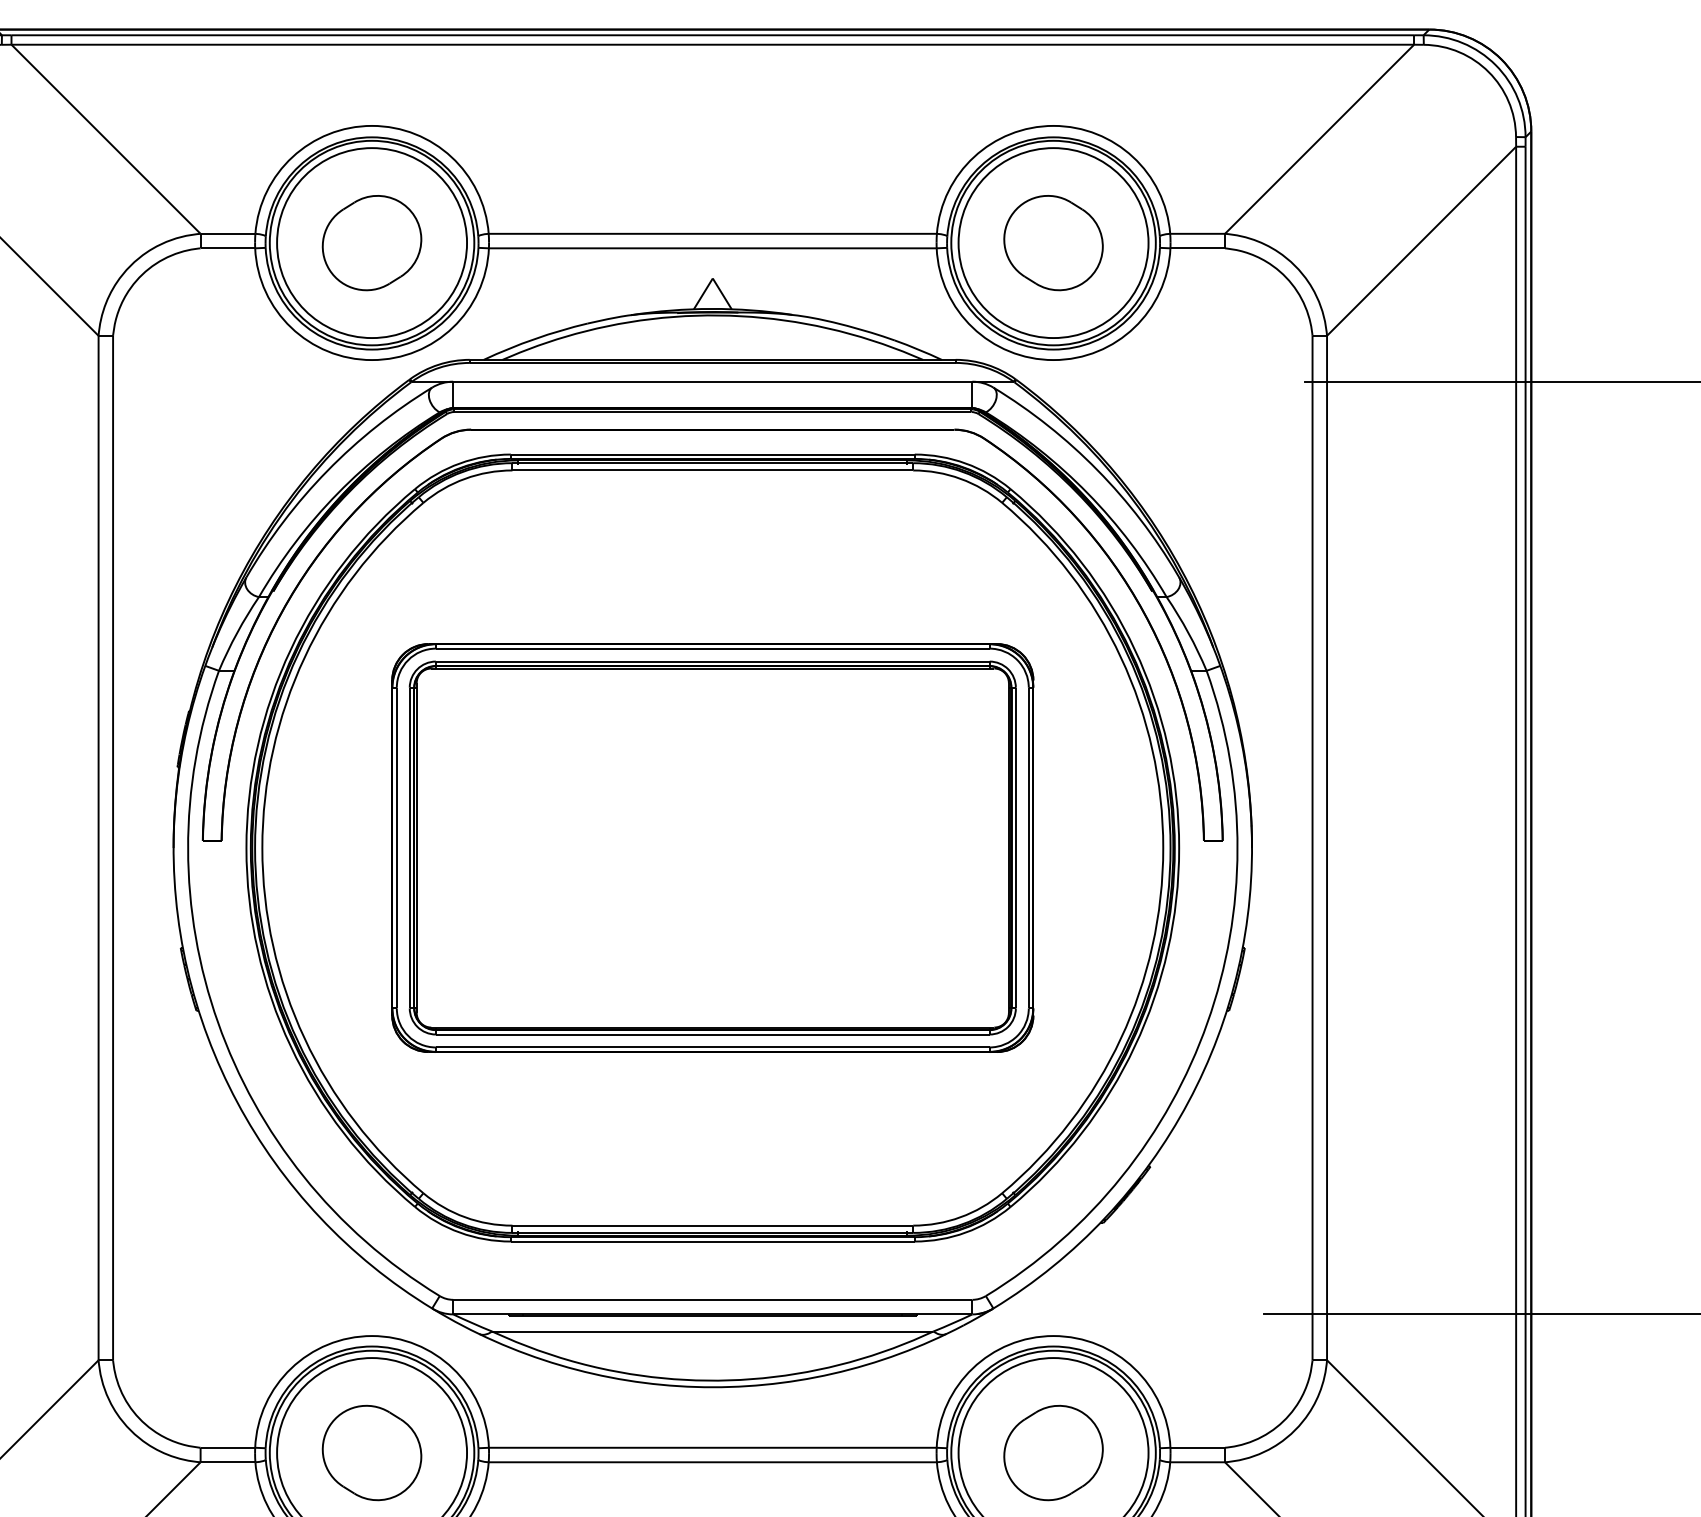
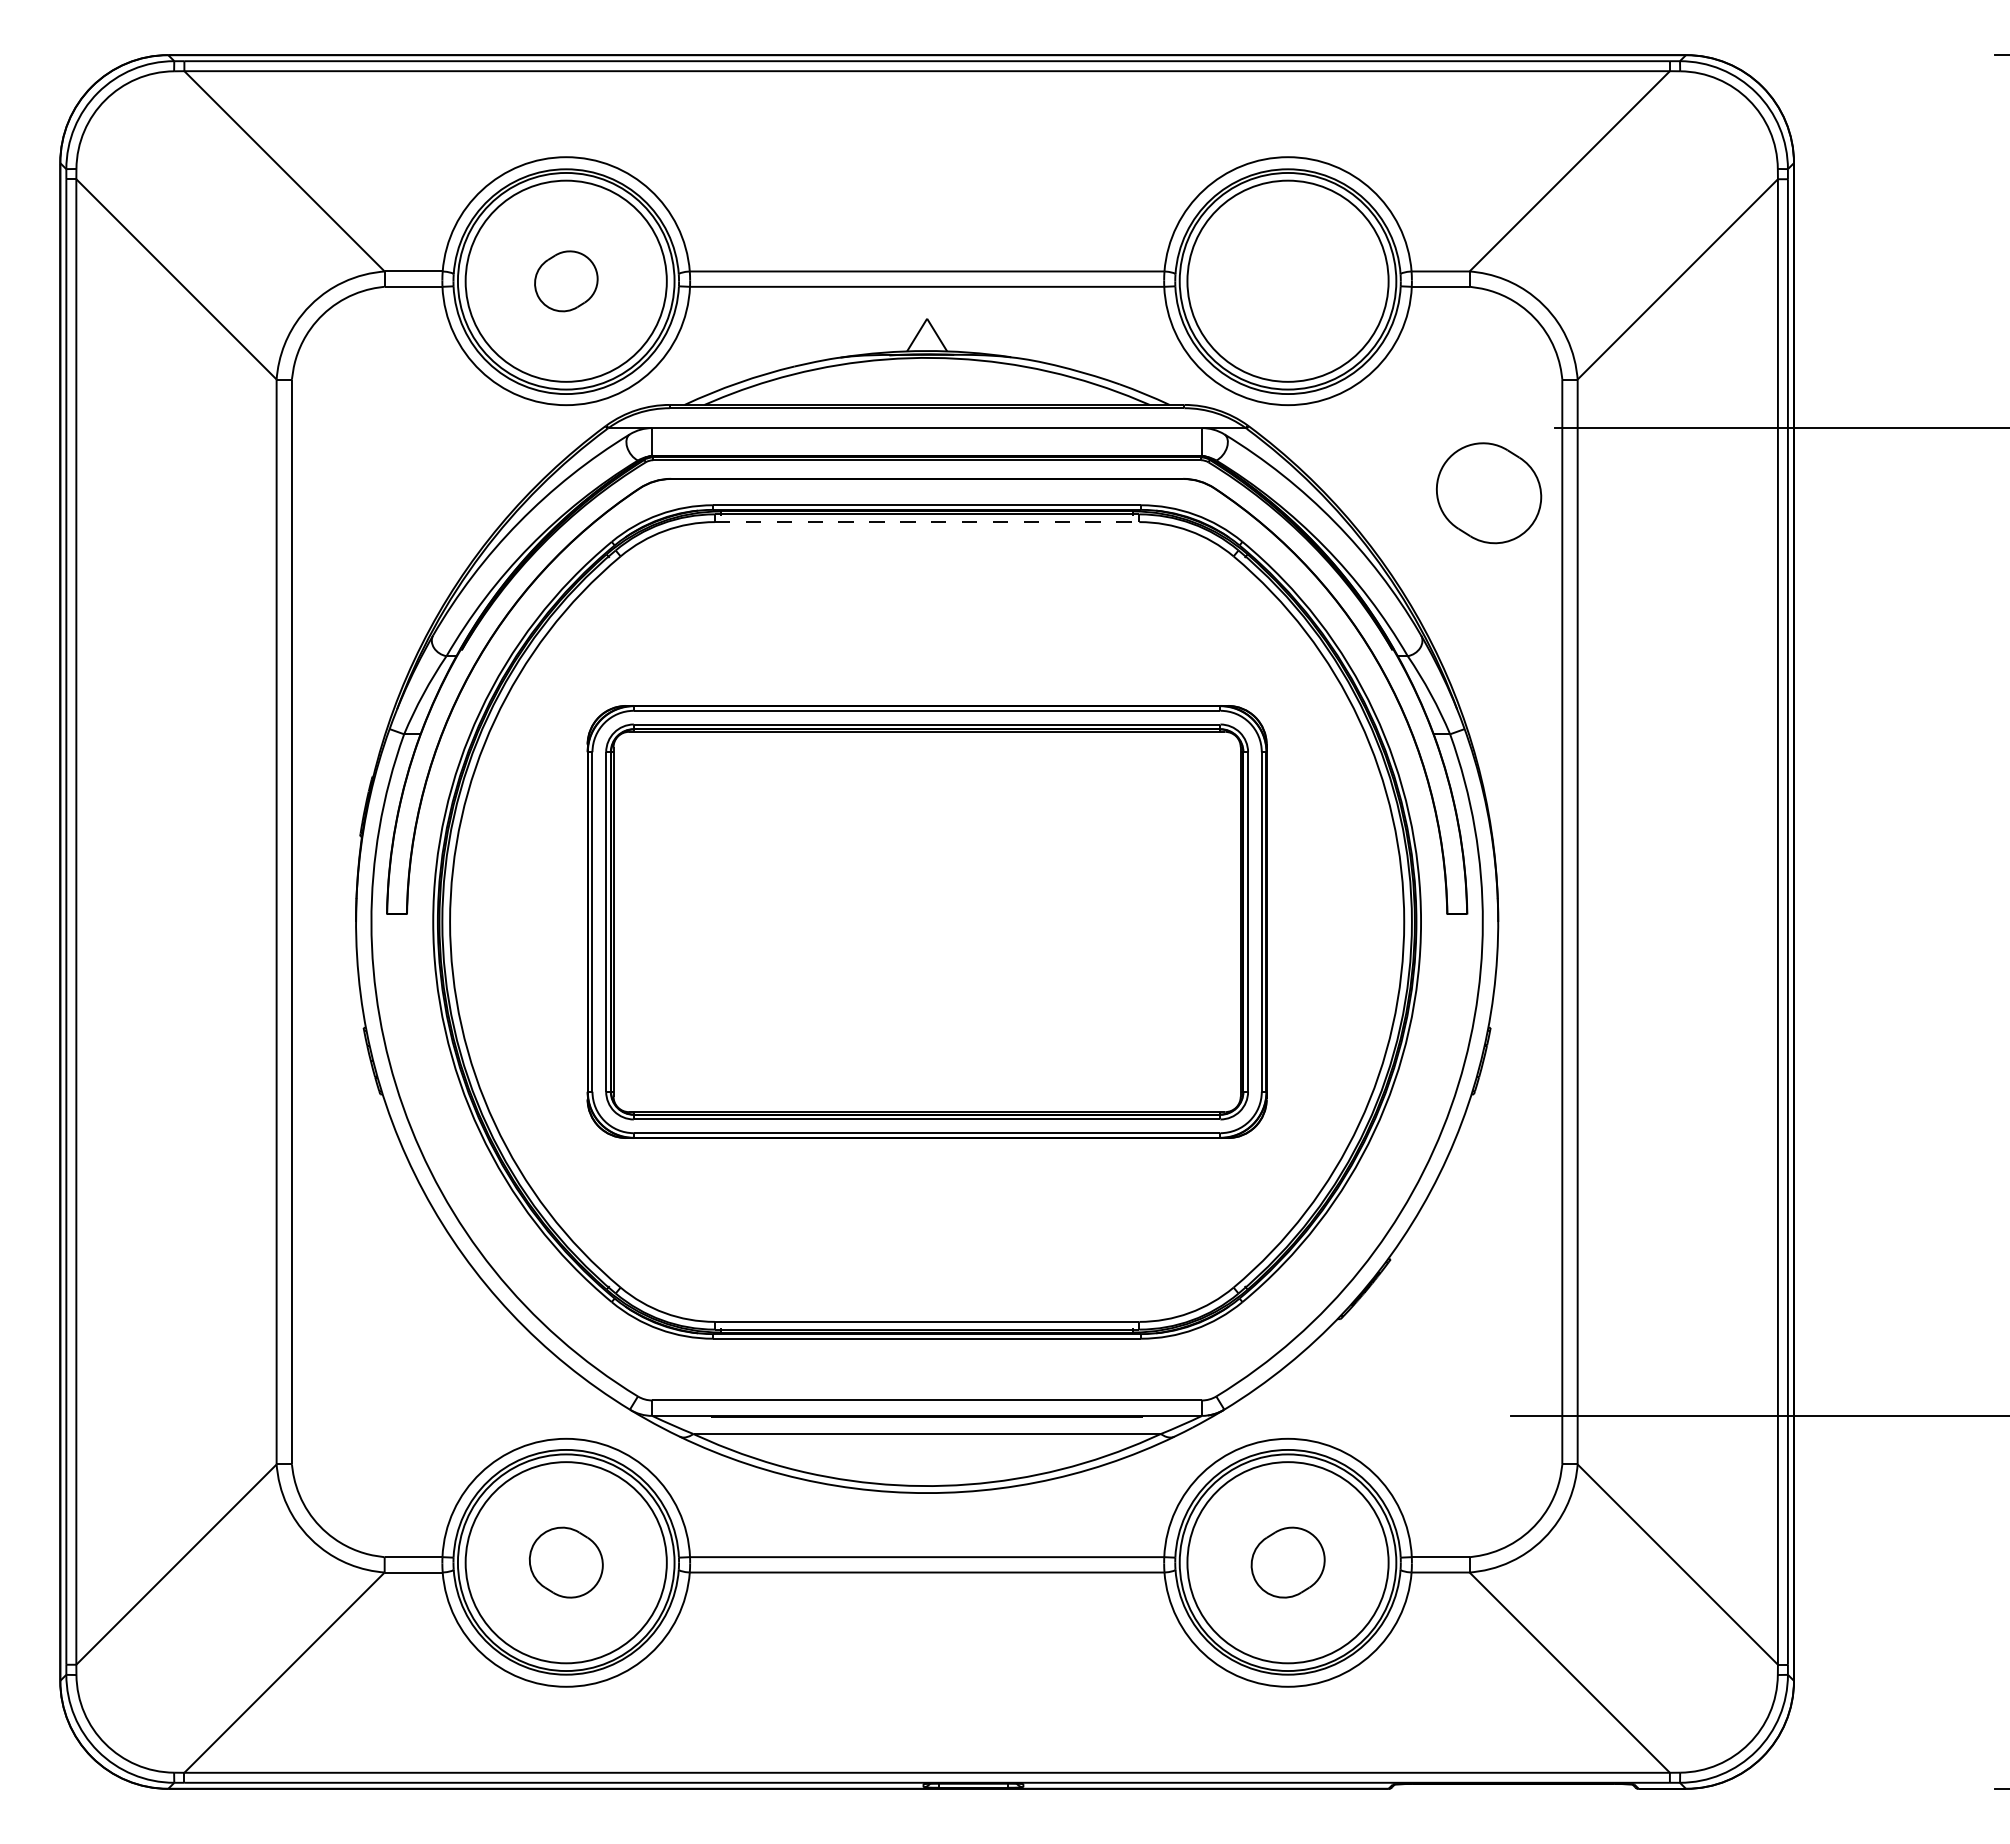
part: (372, 243) -> (566, 281), size x0.6
part: (1054, 243) -> (1489, 493), moved
line: (713, 470) -> (927, 522), solid -> dashed
part: (372, 1452) -> (566, 1562), size x0.7
part: (1054, 1452) -> (1288, 1562), size x0.7

